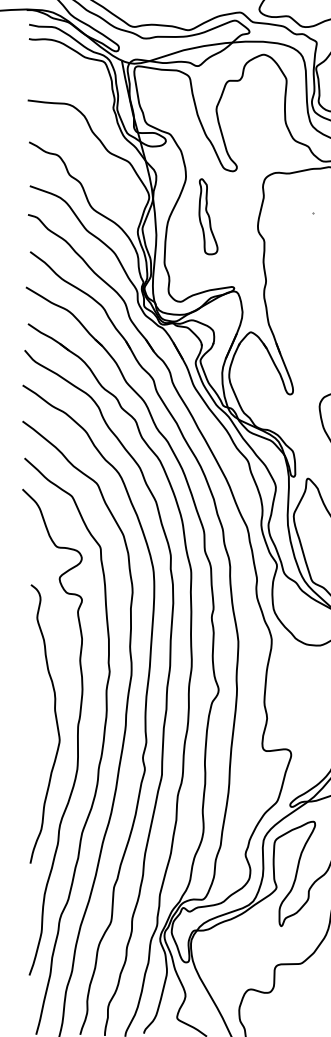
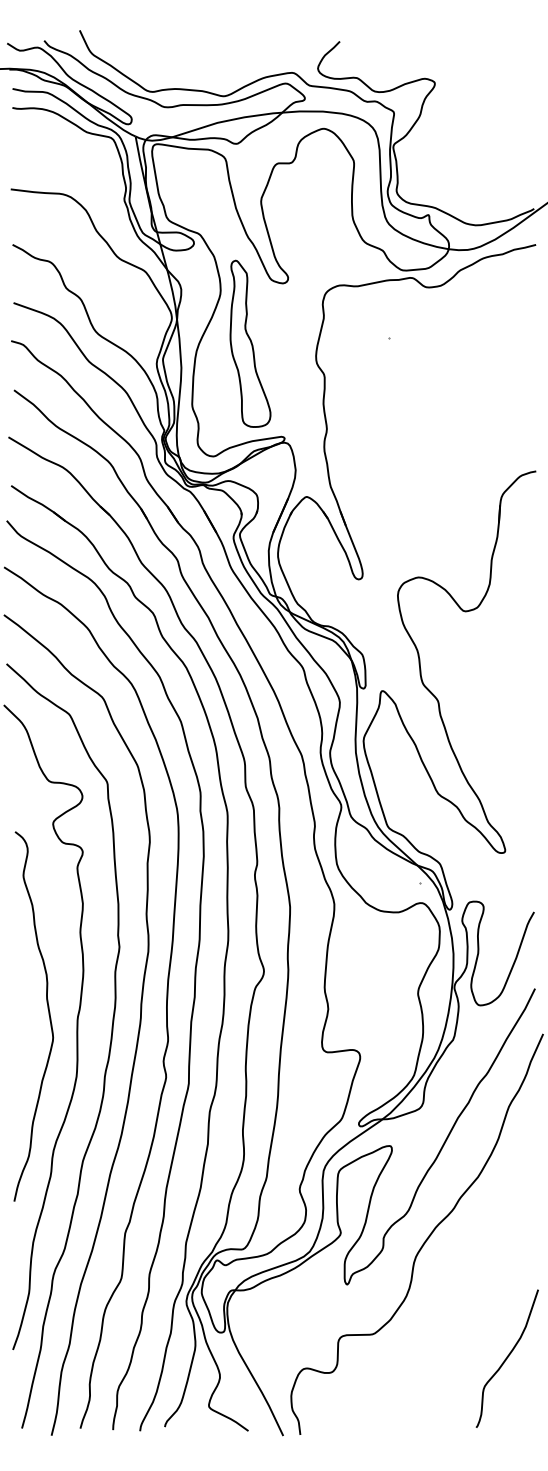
part: (208, 216) -> (250, 343), size x1.67

